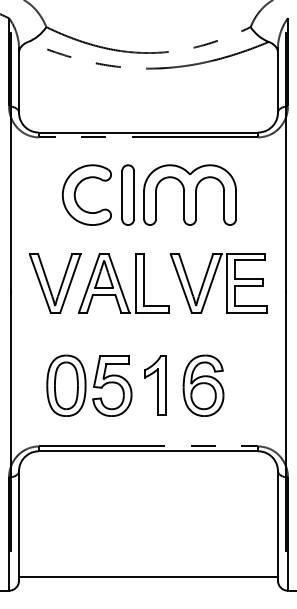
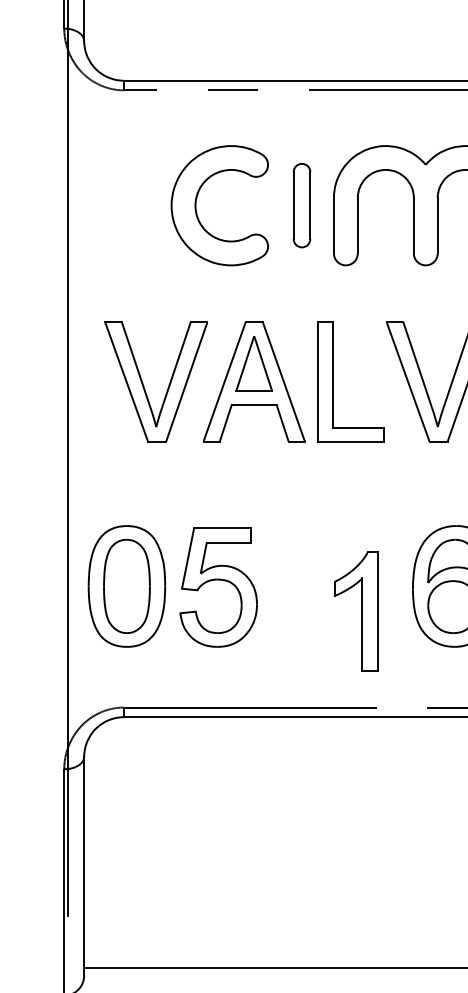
part: (127, 194) -> (300, 204), size x0.7
part: (89, 385) -> (172, 585), moved
part: (155, 385) -> (356, 611), moved

